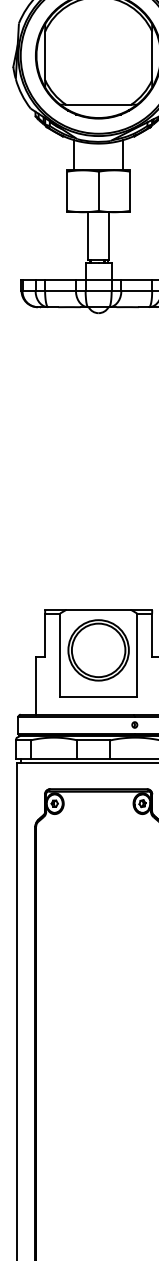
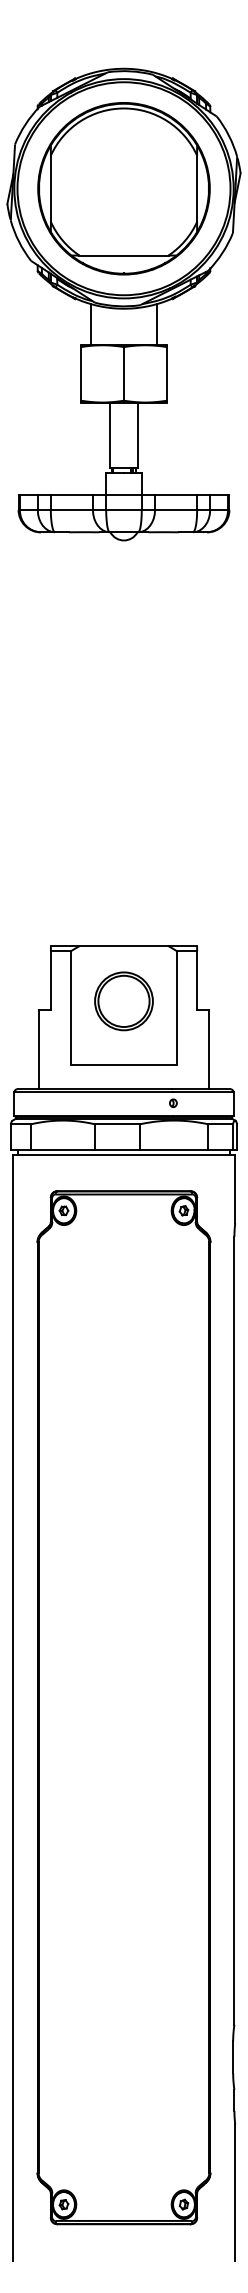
part: (98, 650) -> (123, 1001), size x0.7

